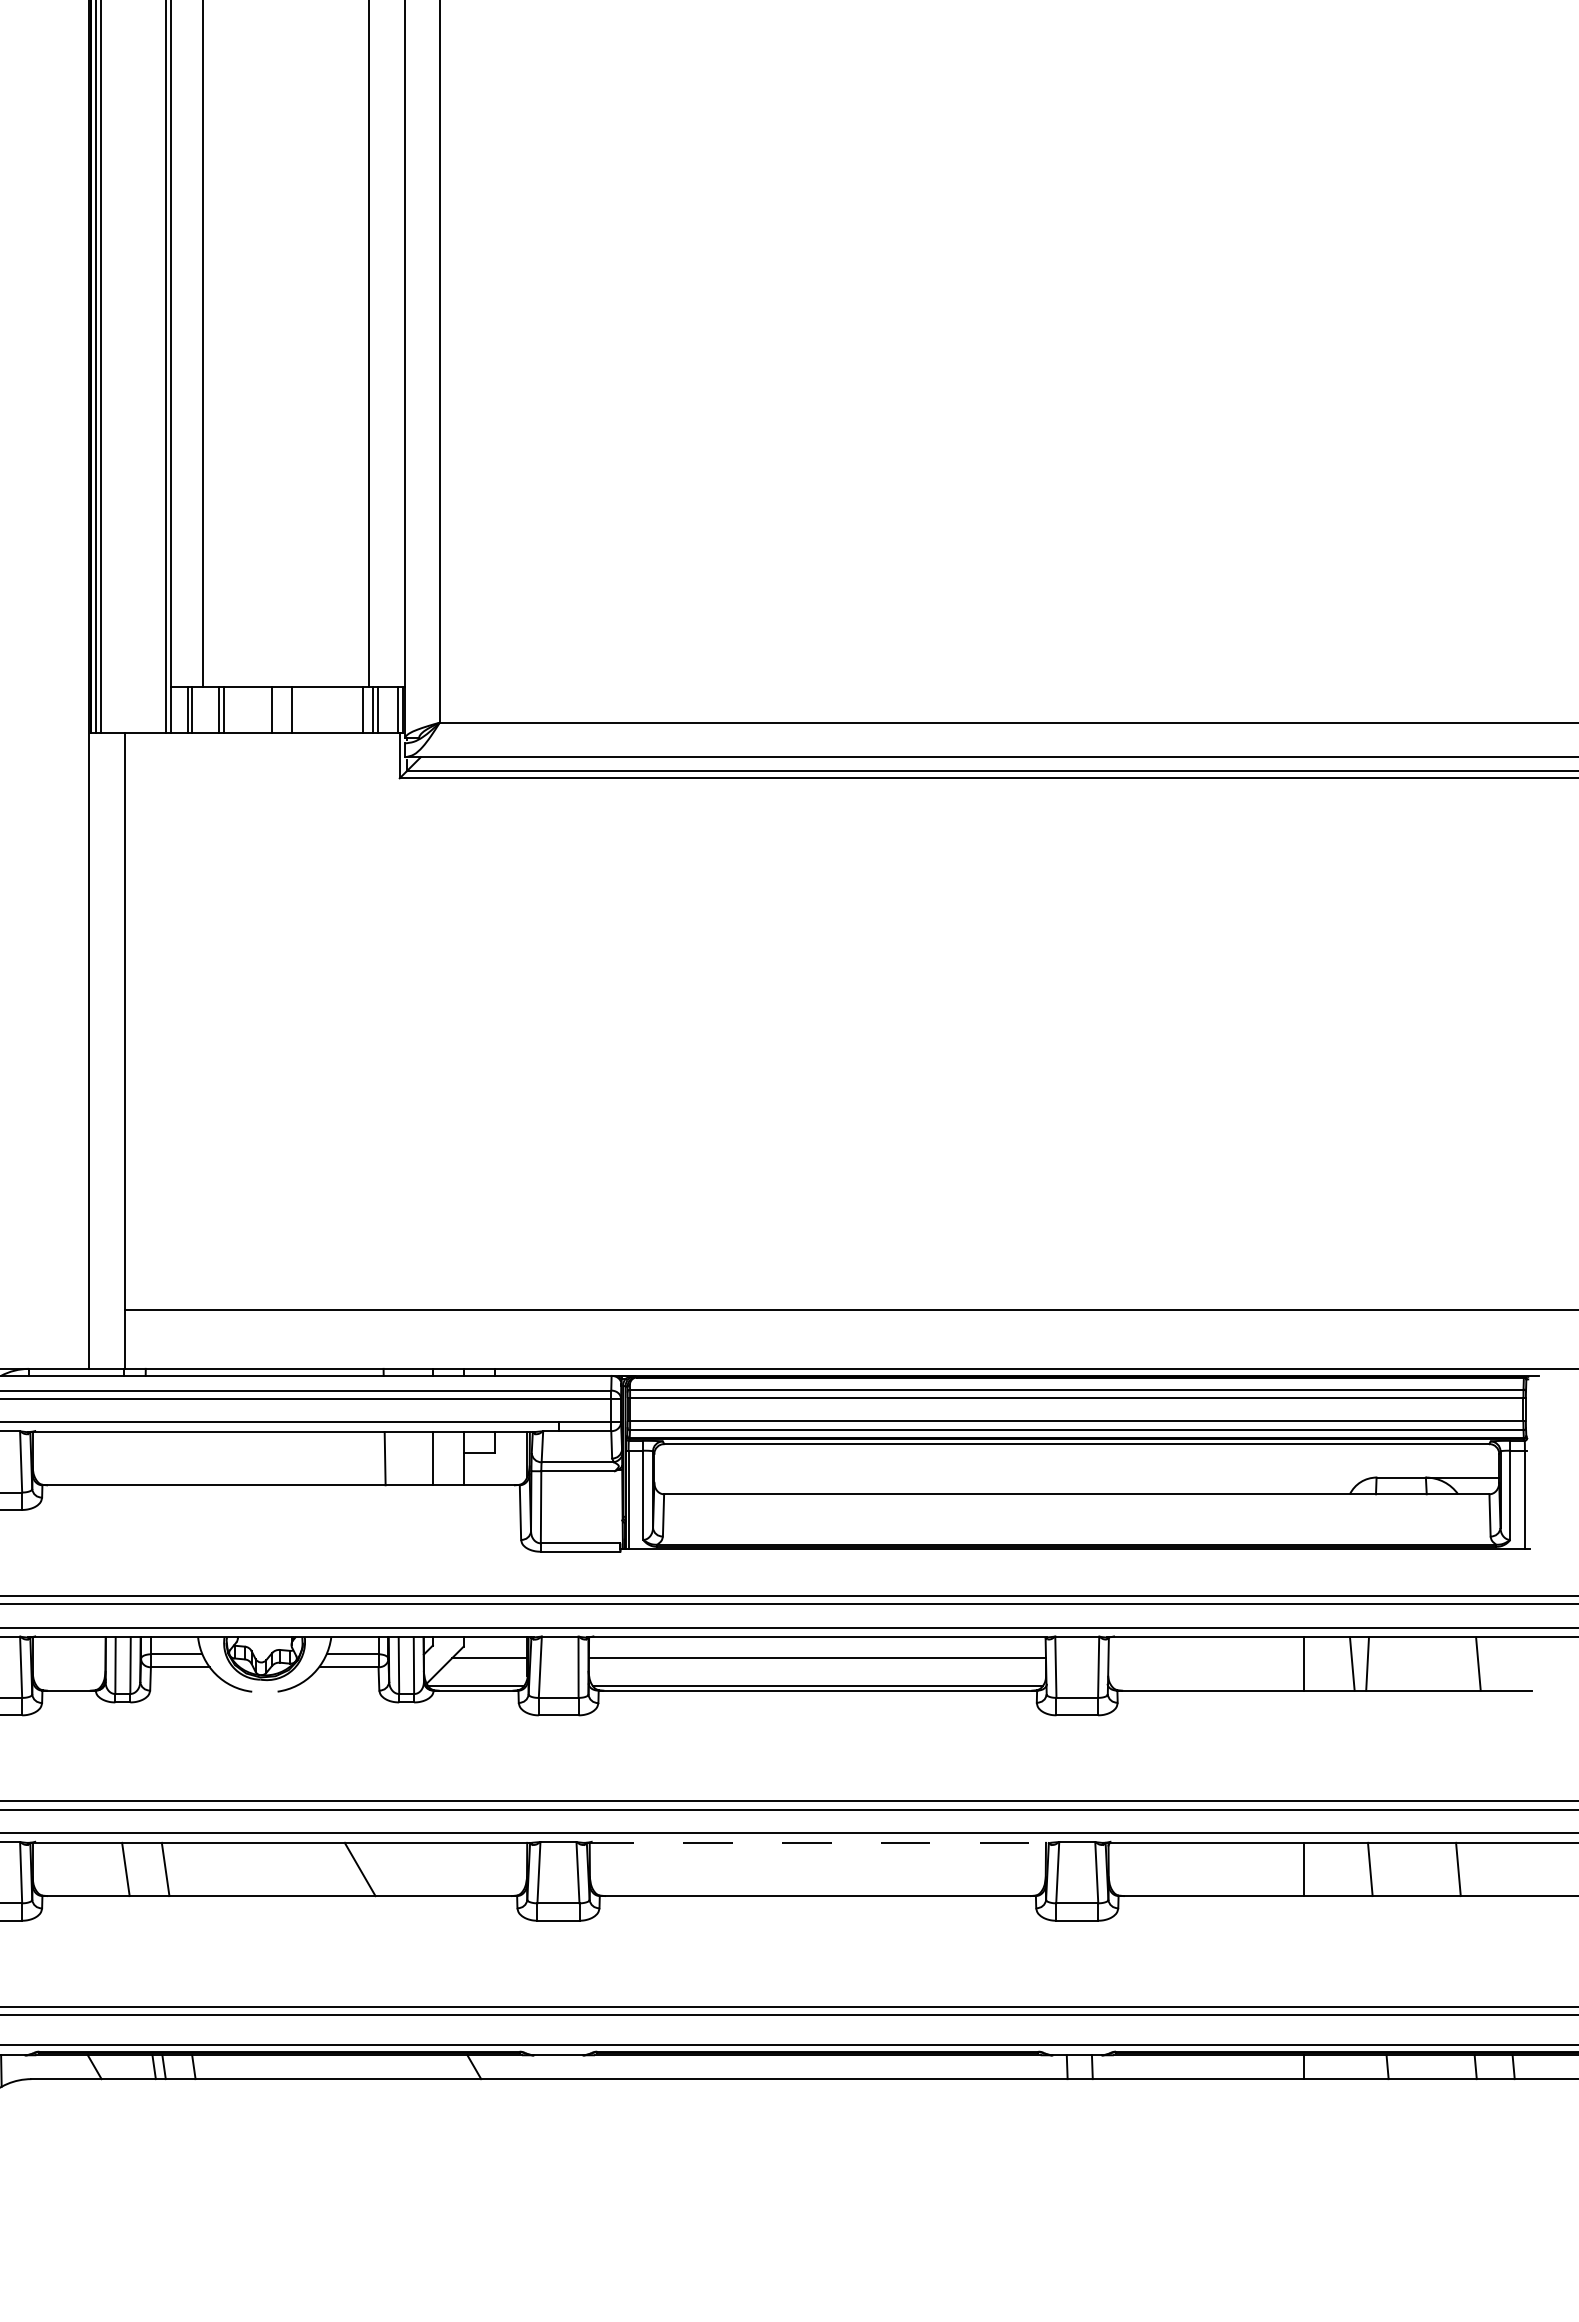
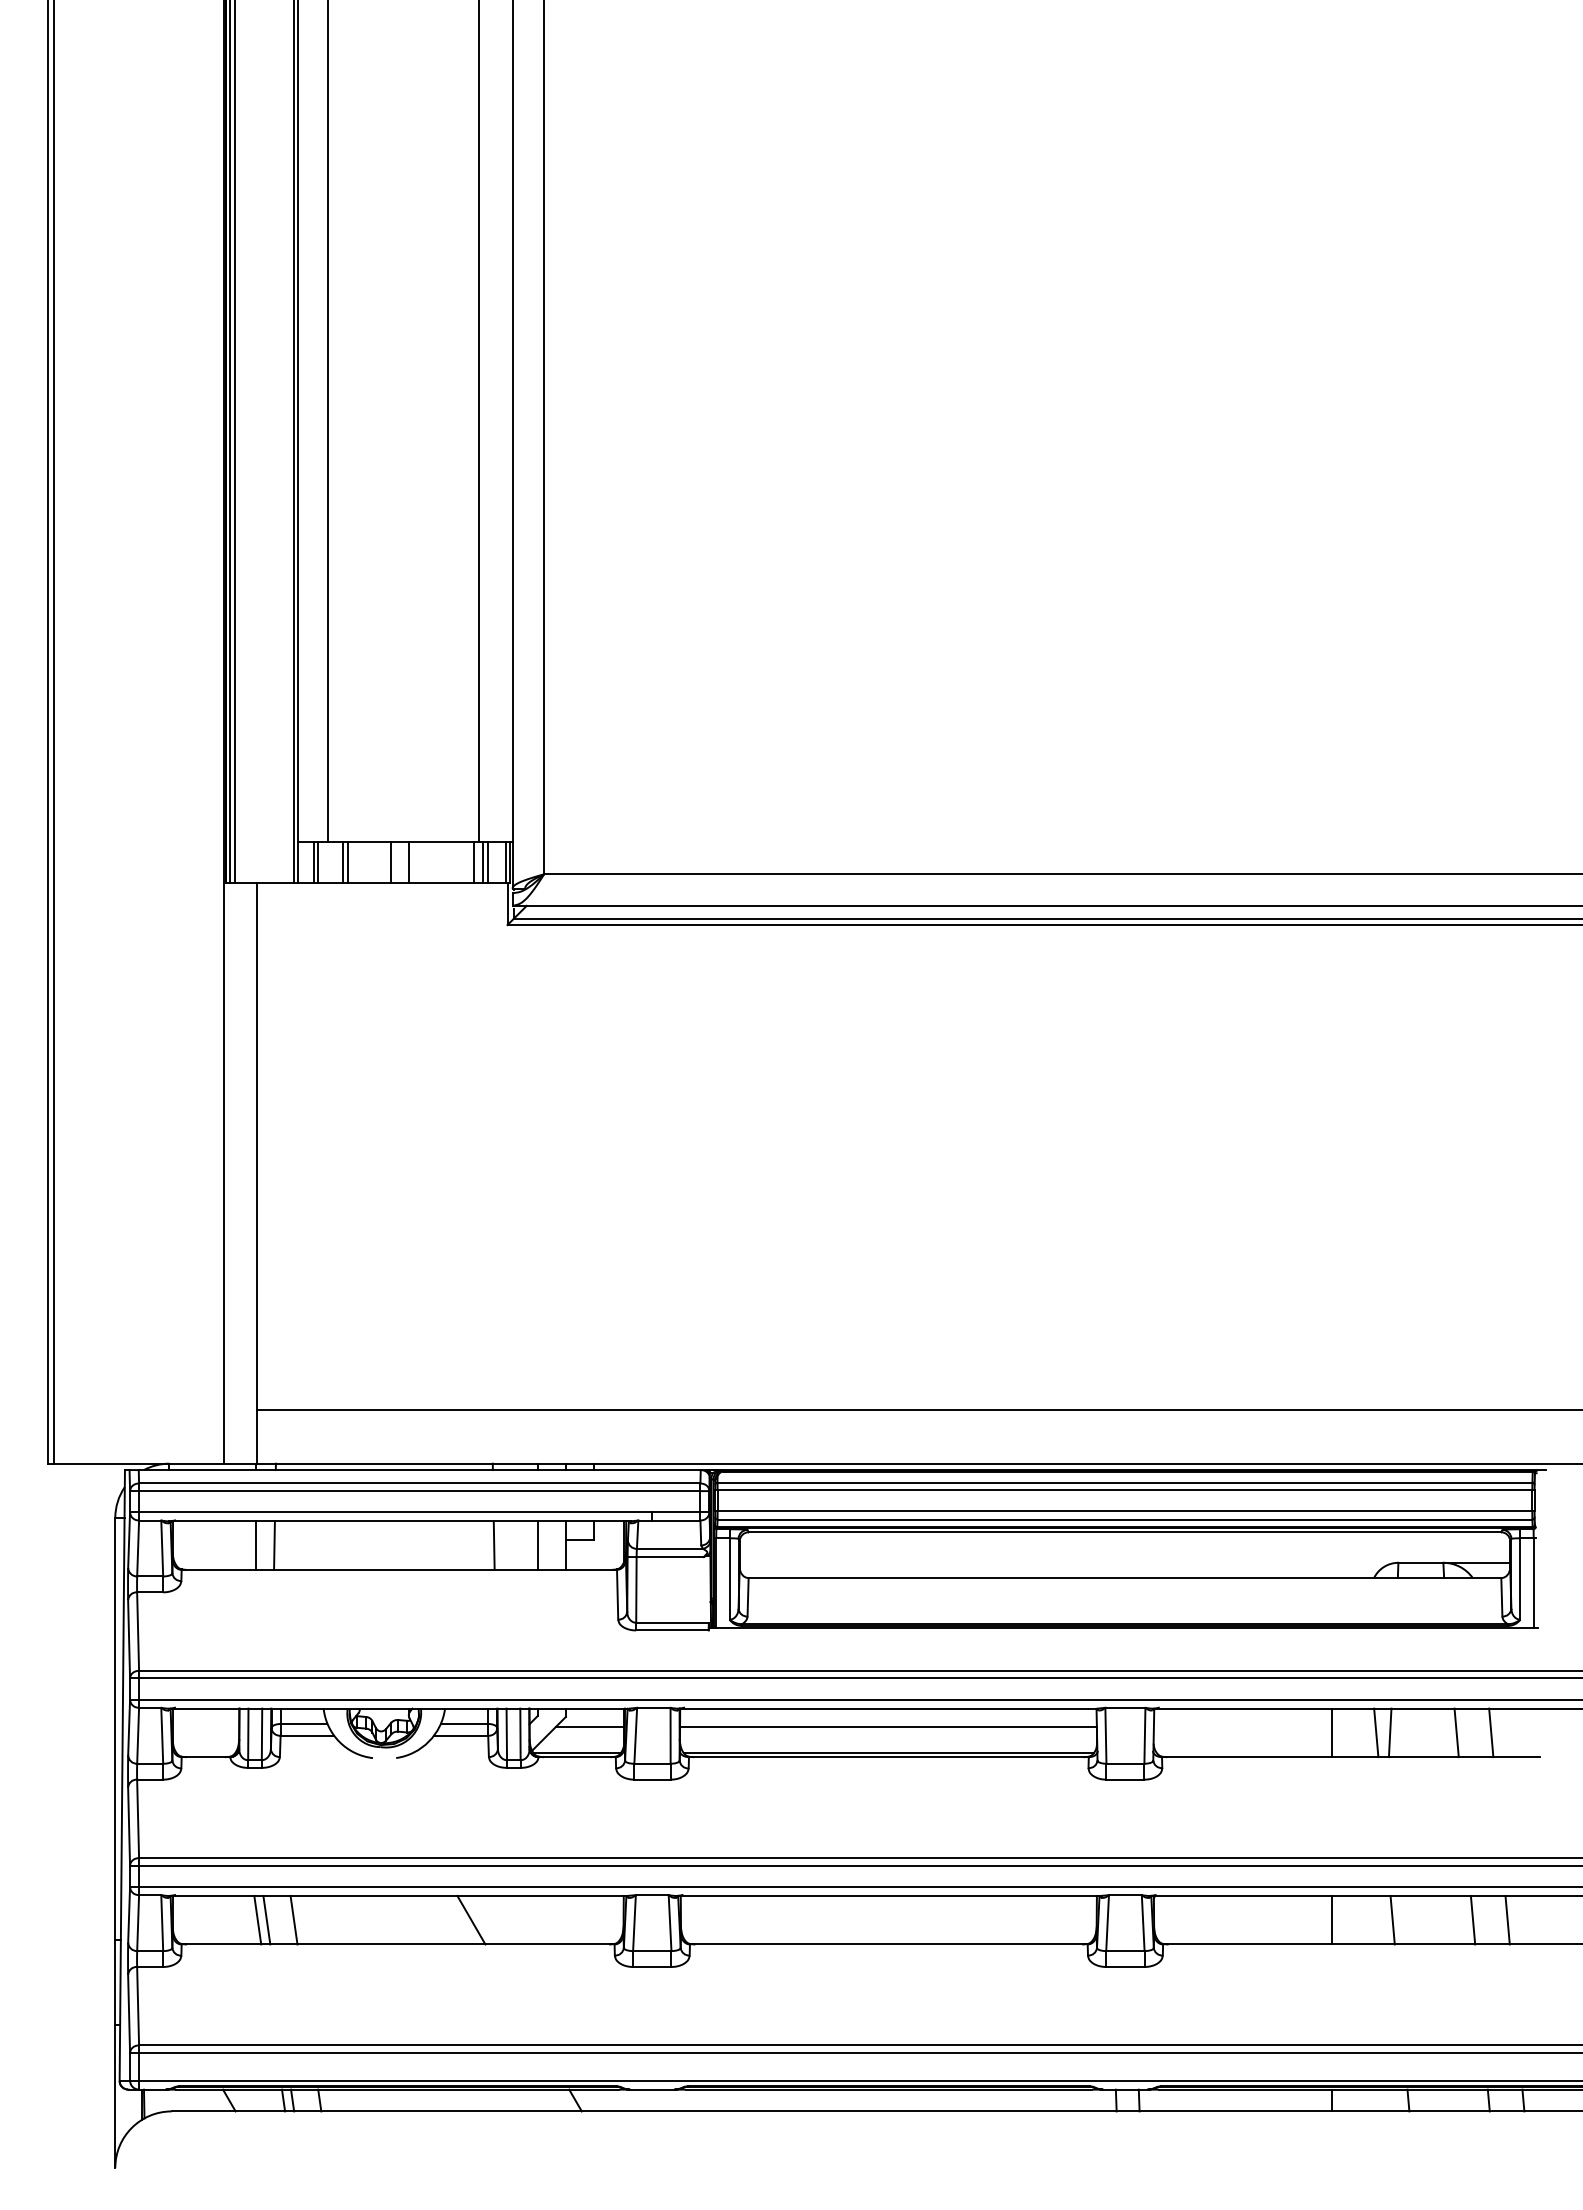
line: (124, 1458) -> (256, 1545), added
line: (144, 1458) -> (274, 1545), added
line: (1440, 1663) -> (1456, 1732), added
line: (817, 1842) -> (888, 1895), dashed -> solid
line: (135, 1868) -> (266, 1919), added
line: (1496, 1868) -> (1507, 1919), added

